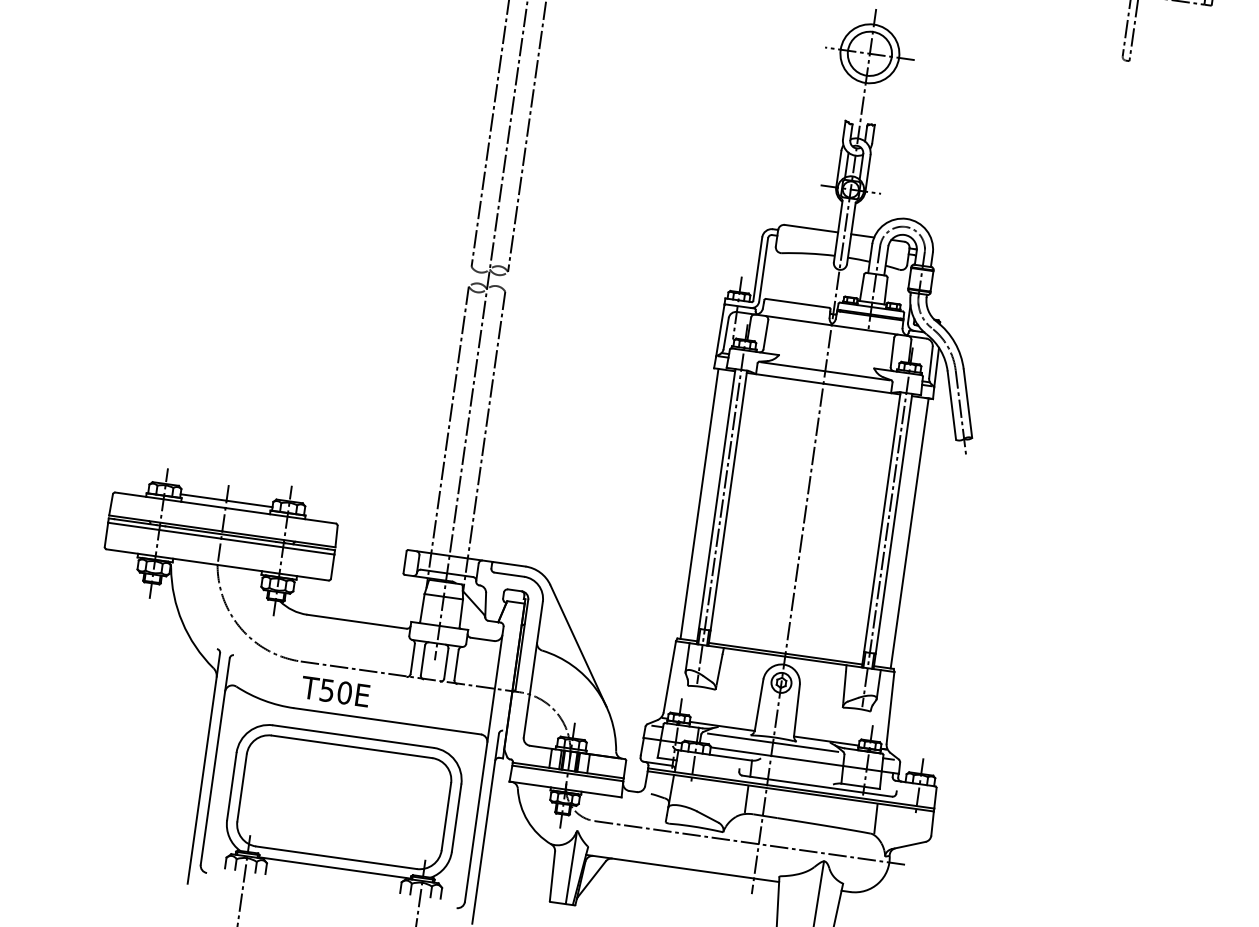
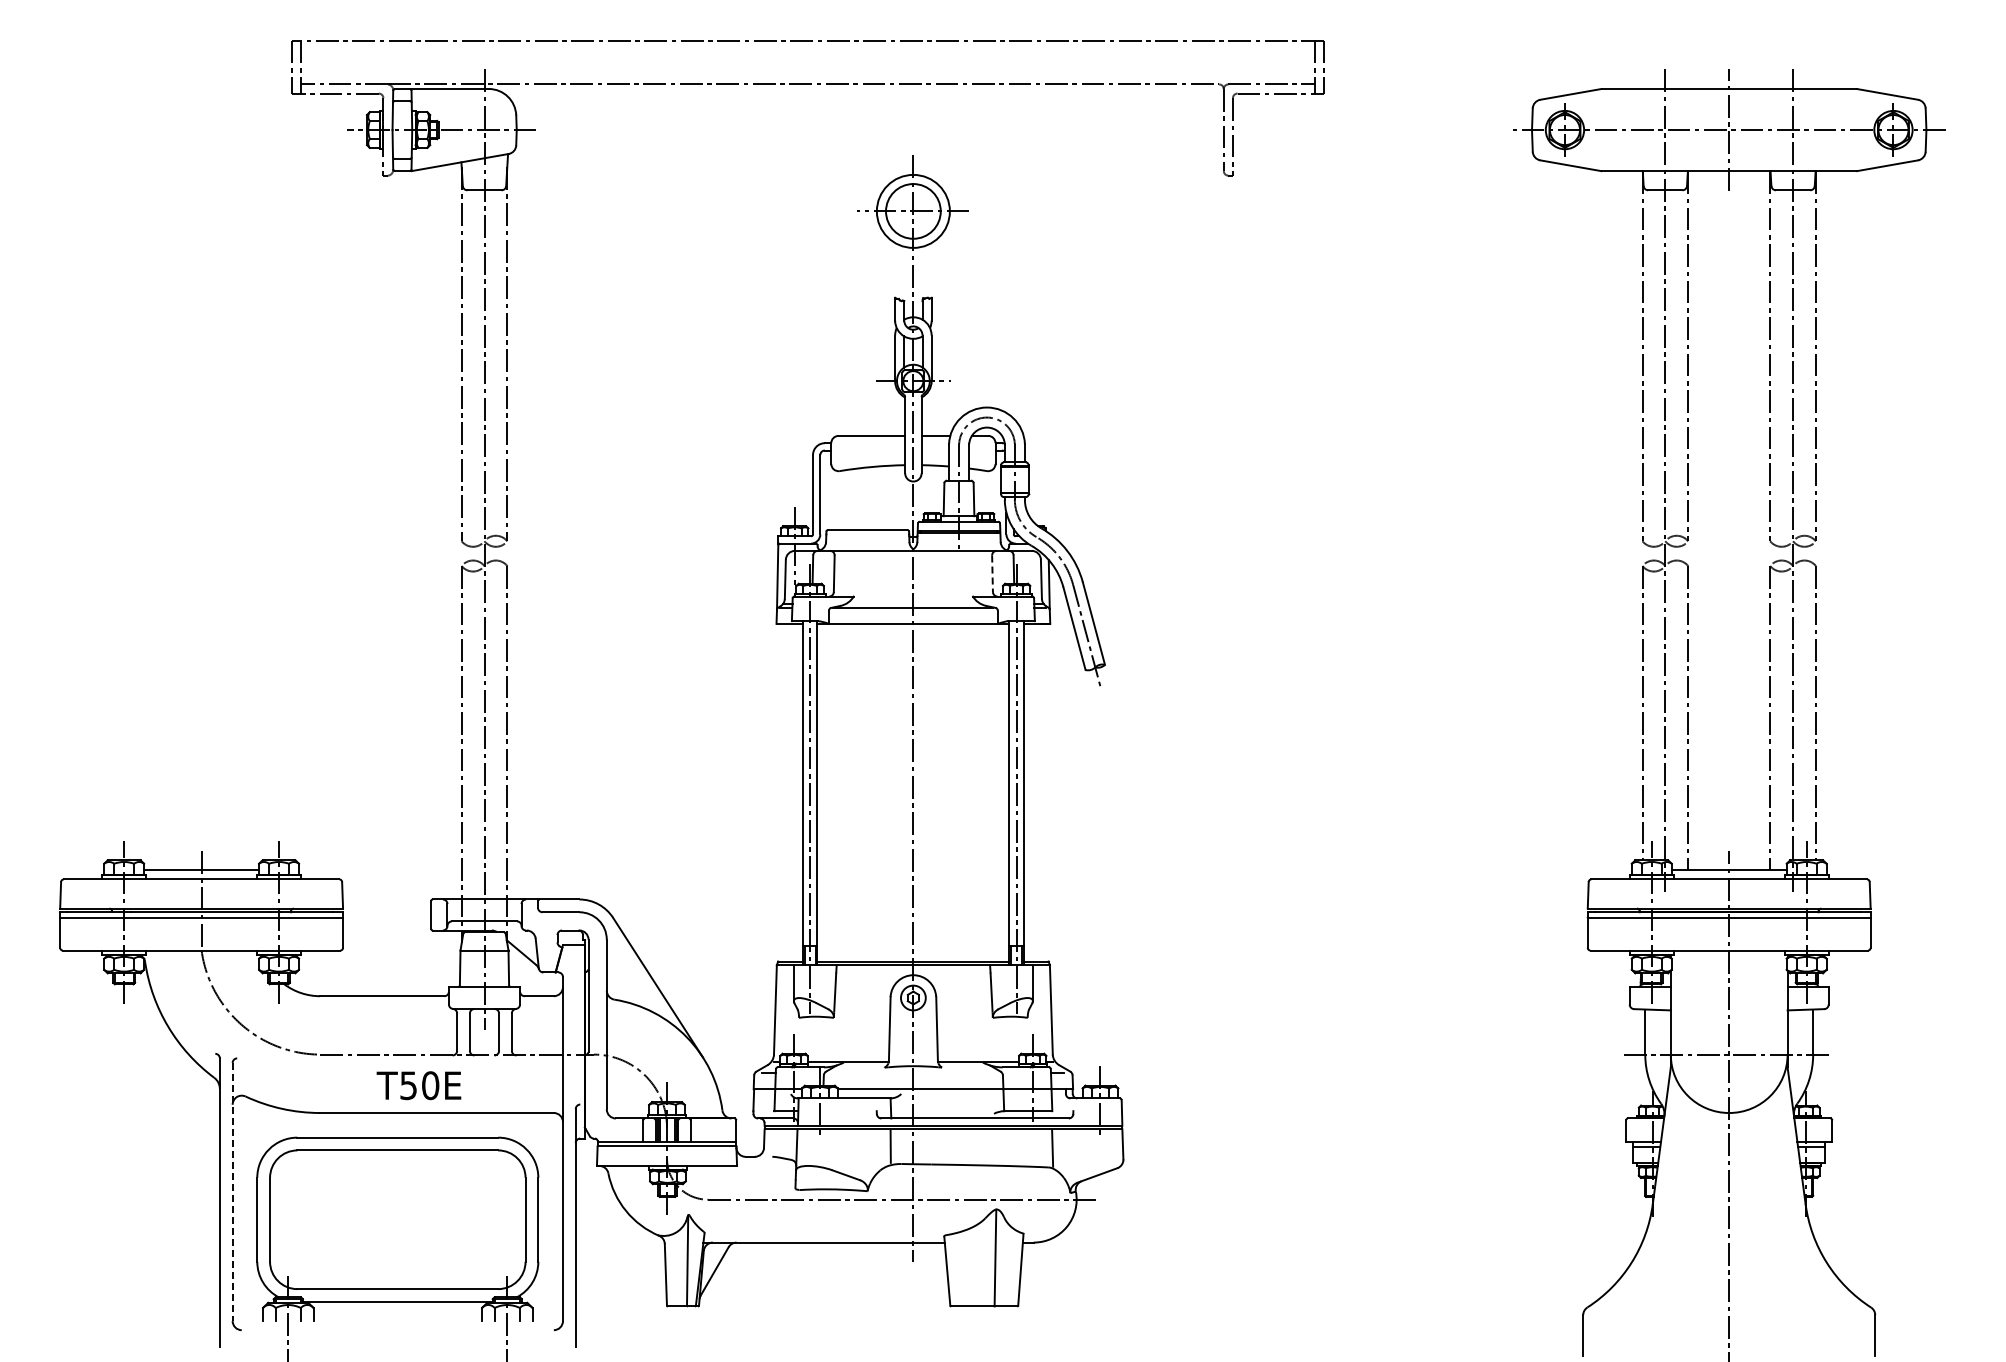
line: (892, 353) -> (992, 574), solid -> dashed
line: (699, 503) -> (781, 792), removed
line: (909, 533) -> (1044, 792), removed
text: (335, 691) -> (418, 1085), moved
line: (773, 742) -> (913, 1072), removed
line: (215, 761) -> (232, 1192), solid -> dashed

